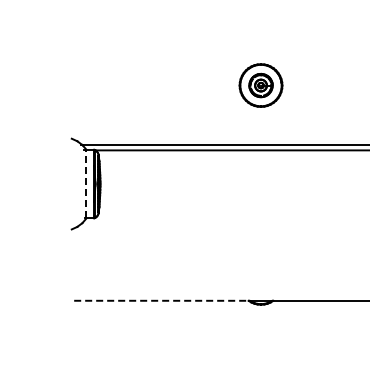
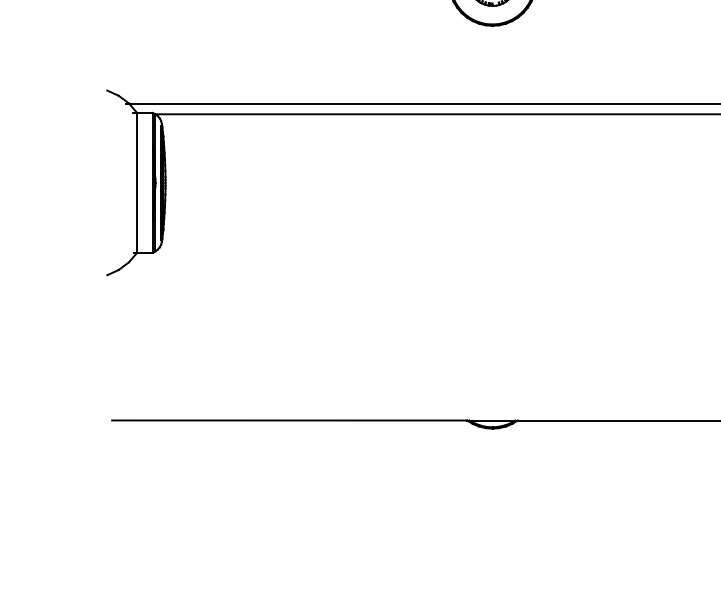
line: (86, 183) -> (137, 181), dashed -> solid
line: (161, 300) -> (289, 419), dashed -> solid

